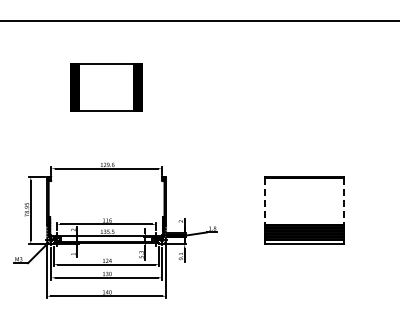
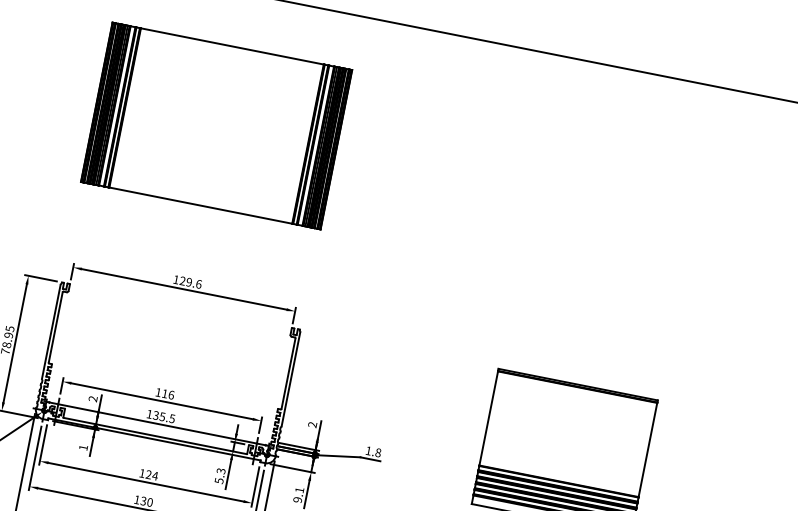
part: (106, 87) -> (216, 125), size x1.67
line: (264, 202) -> (488, 420), dashed -> solid
line: (343, 202) -> (647, 451), dashed -> solid

